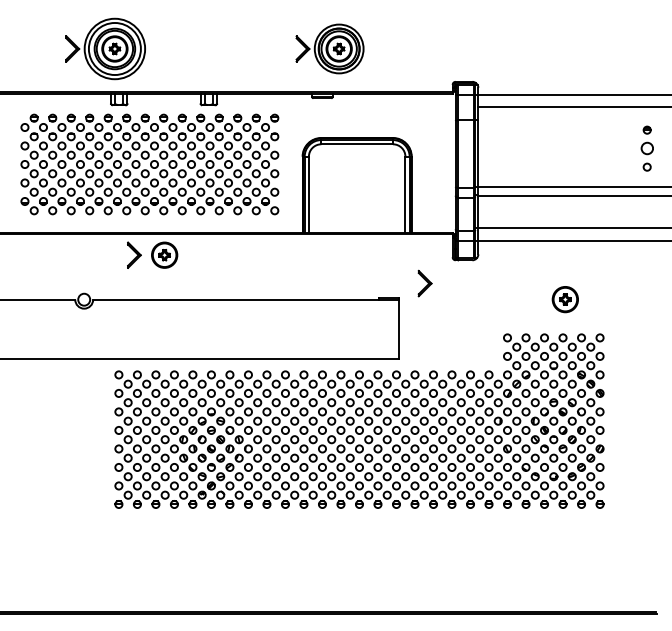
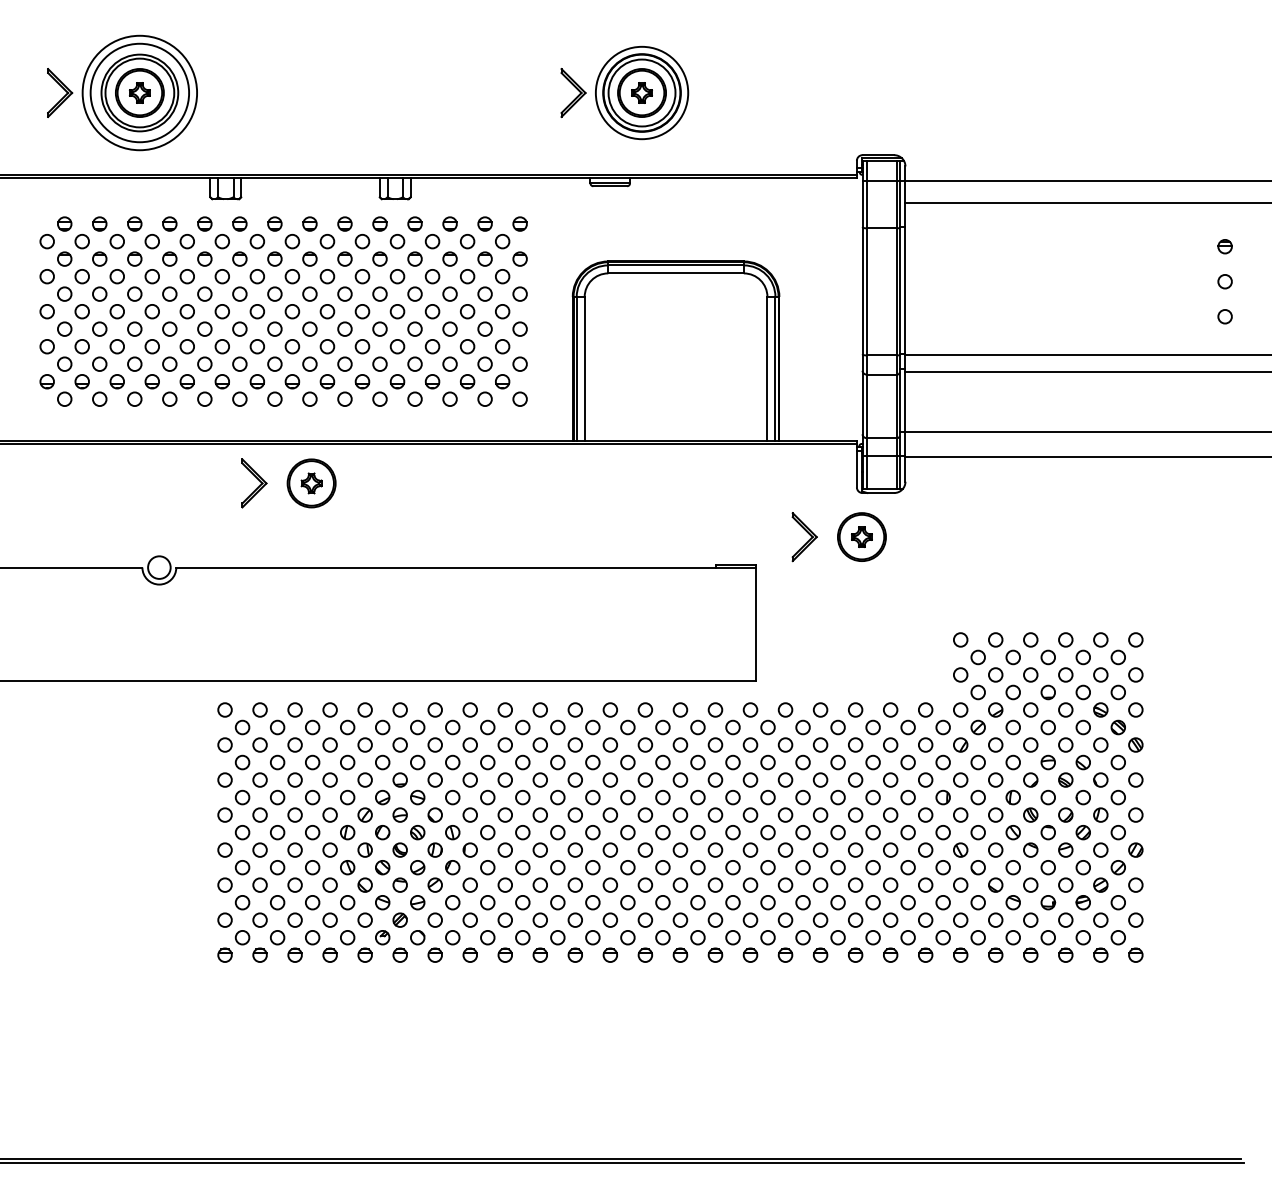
part: (105, 48) -> (122, 92), moved
circle: (646, 148) -> (1223, 281), size x0.62
part: (564, 299) -> (860, 536), moved

